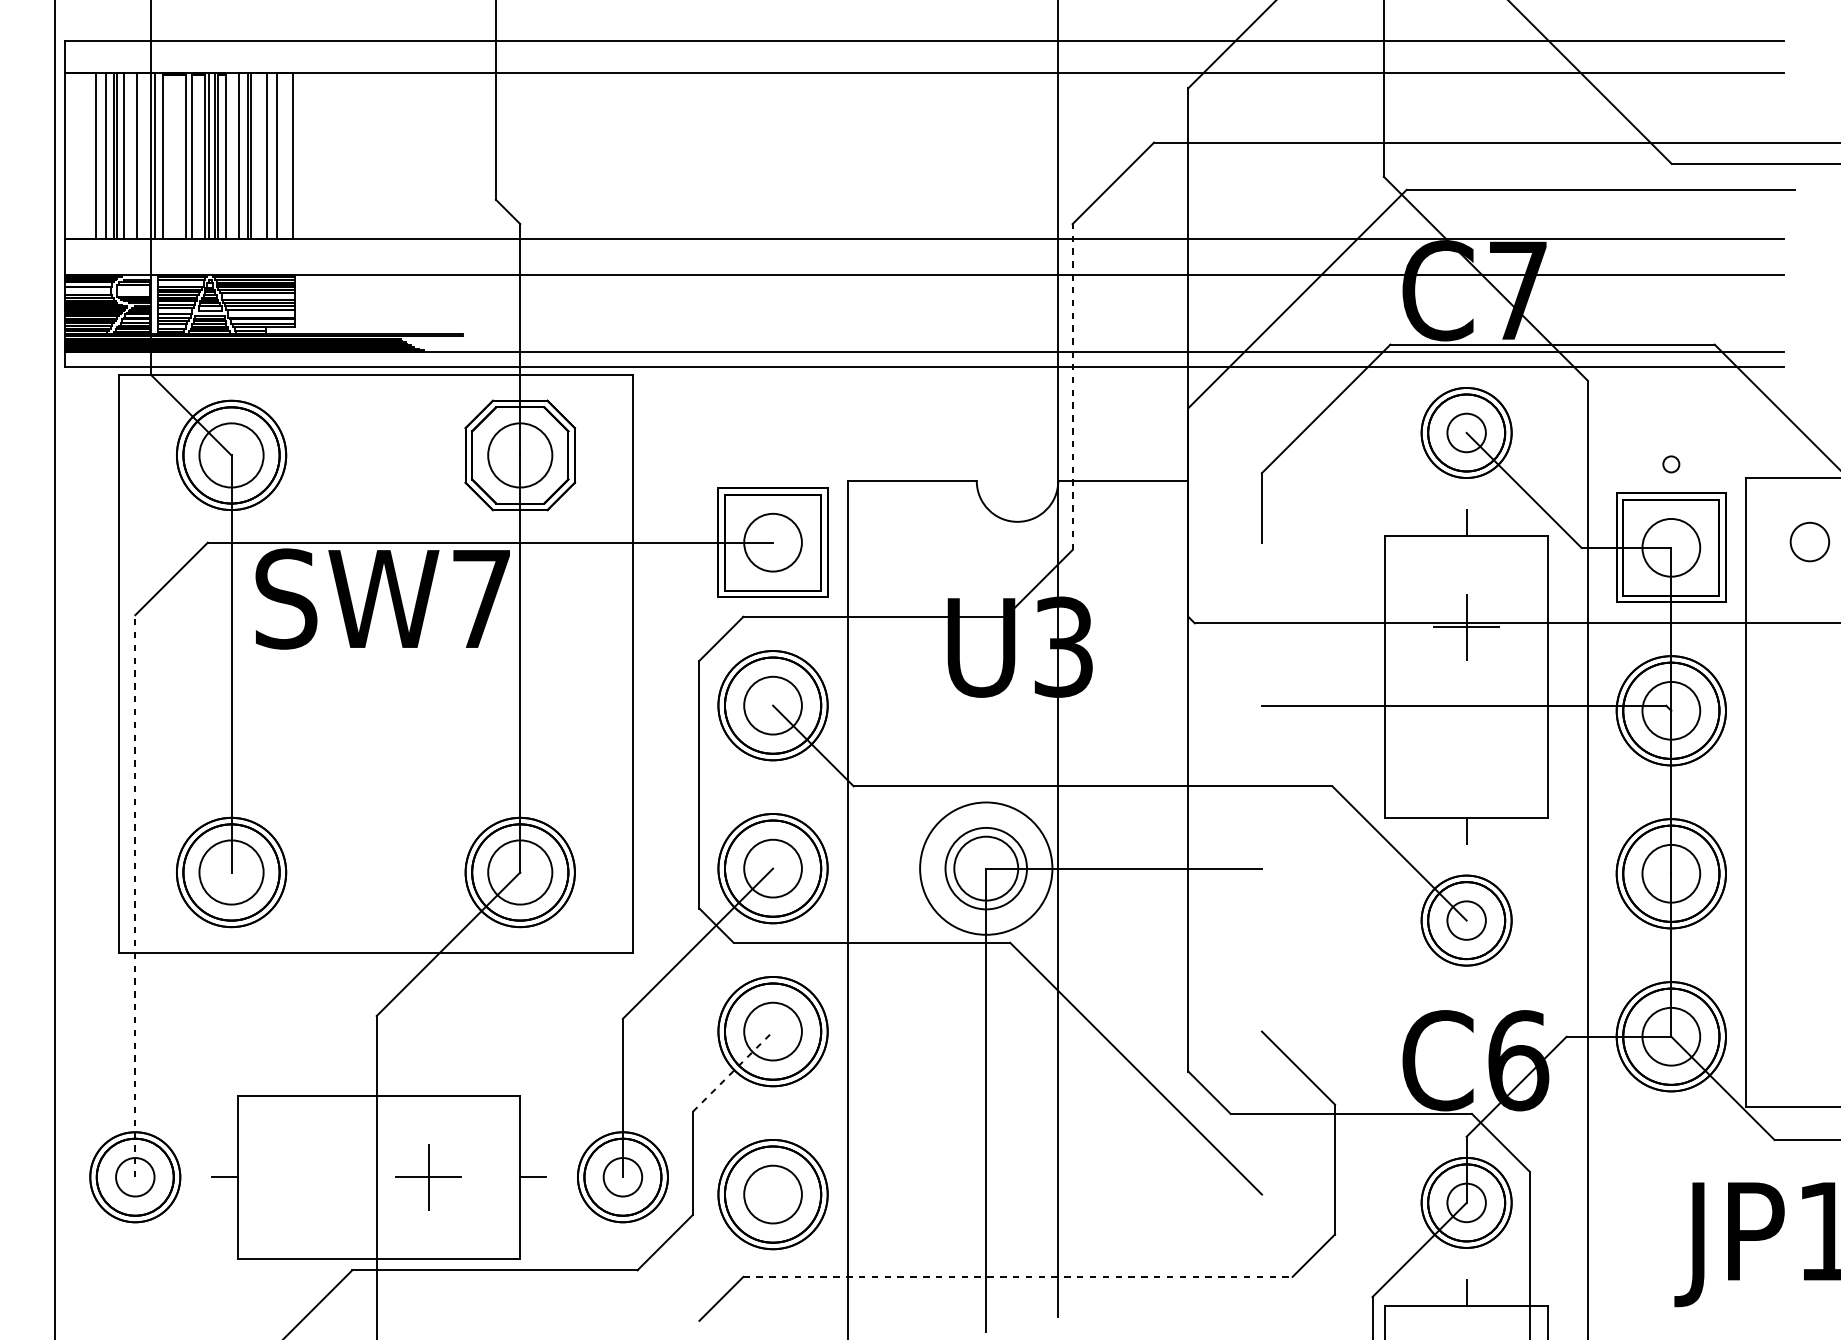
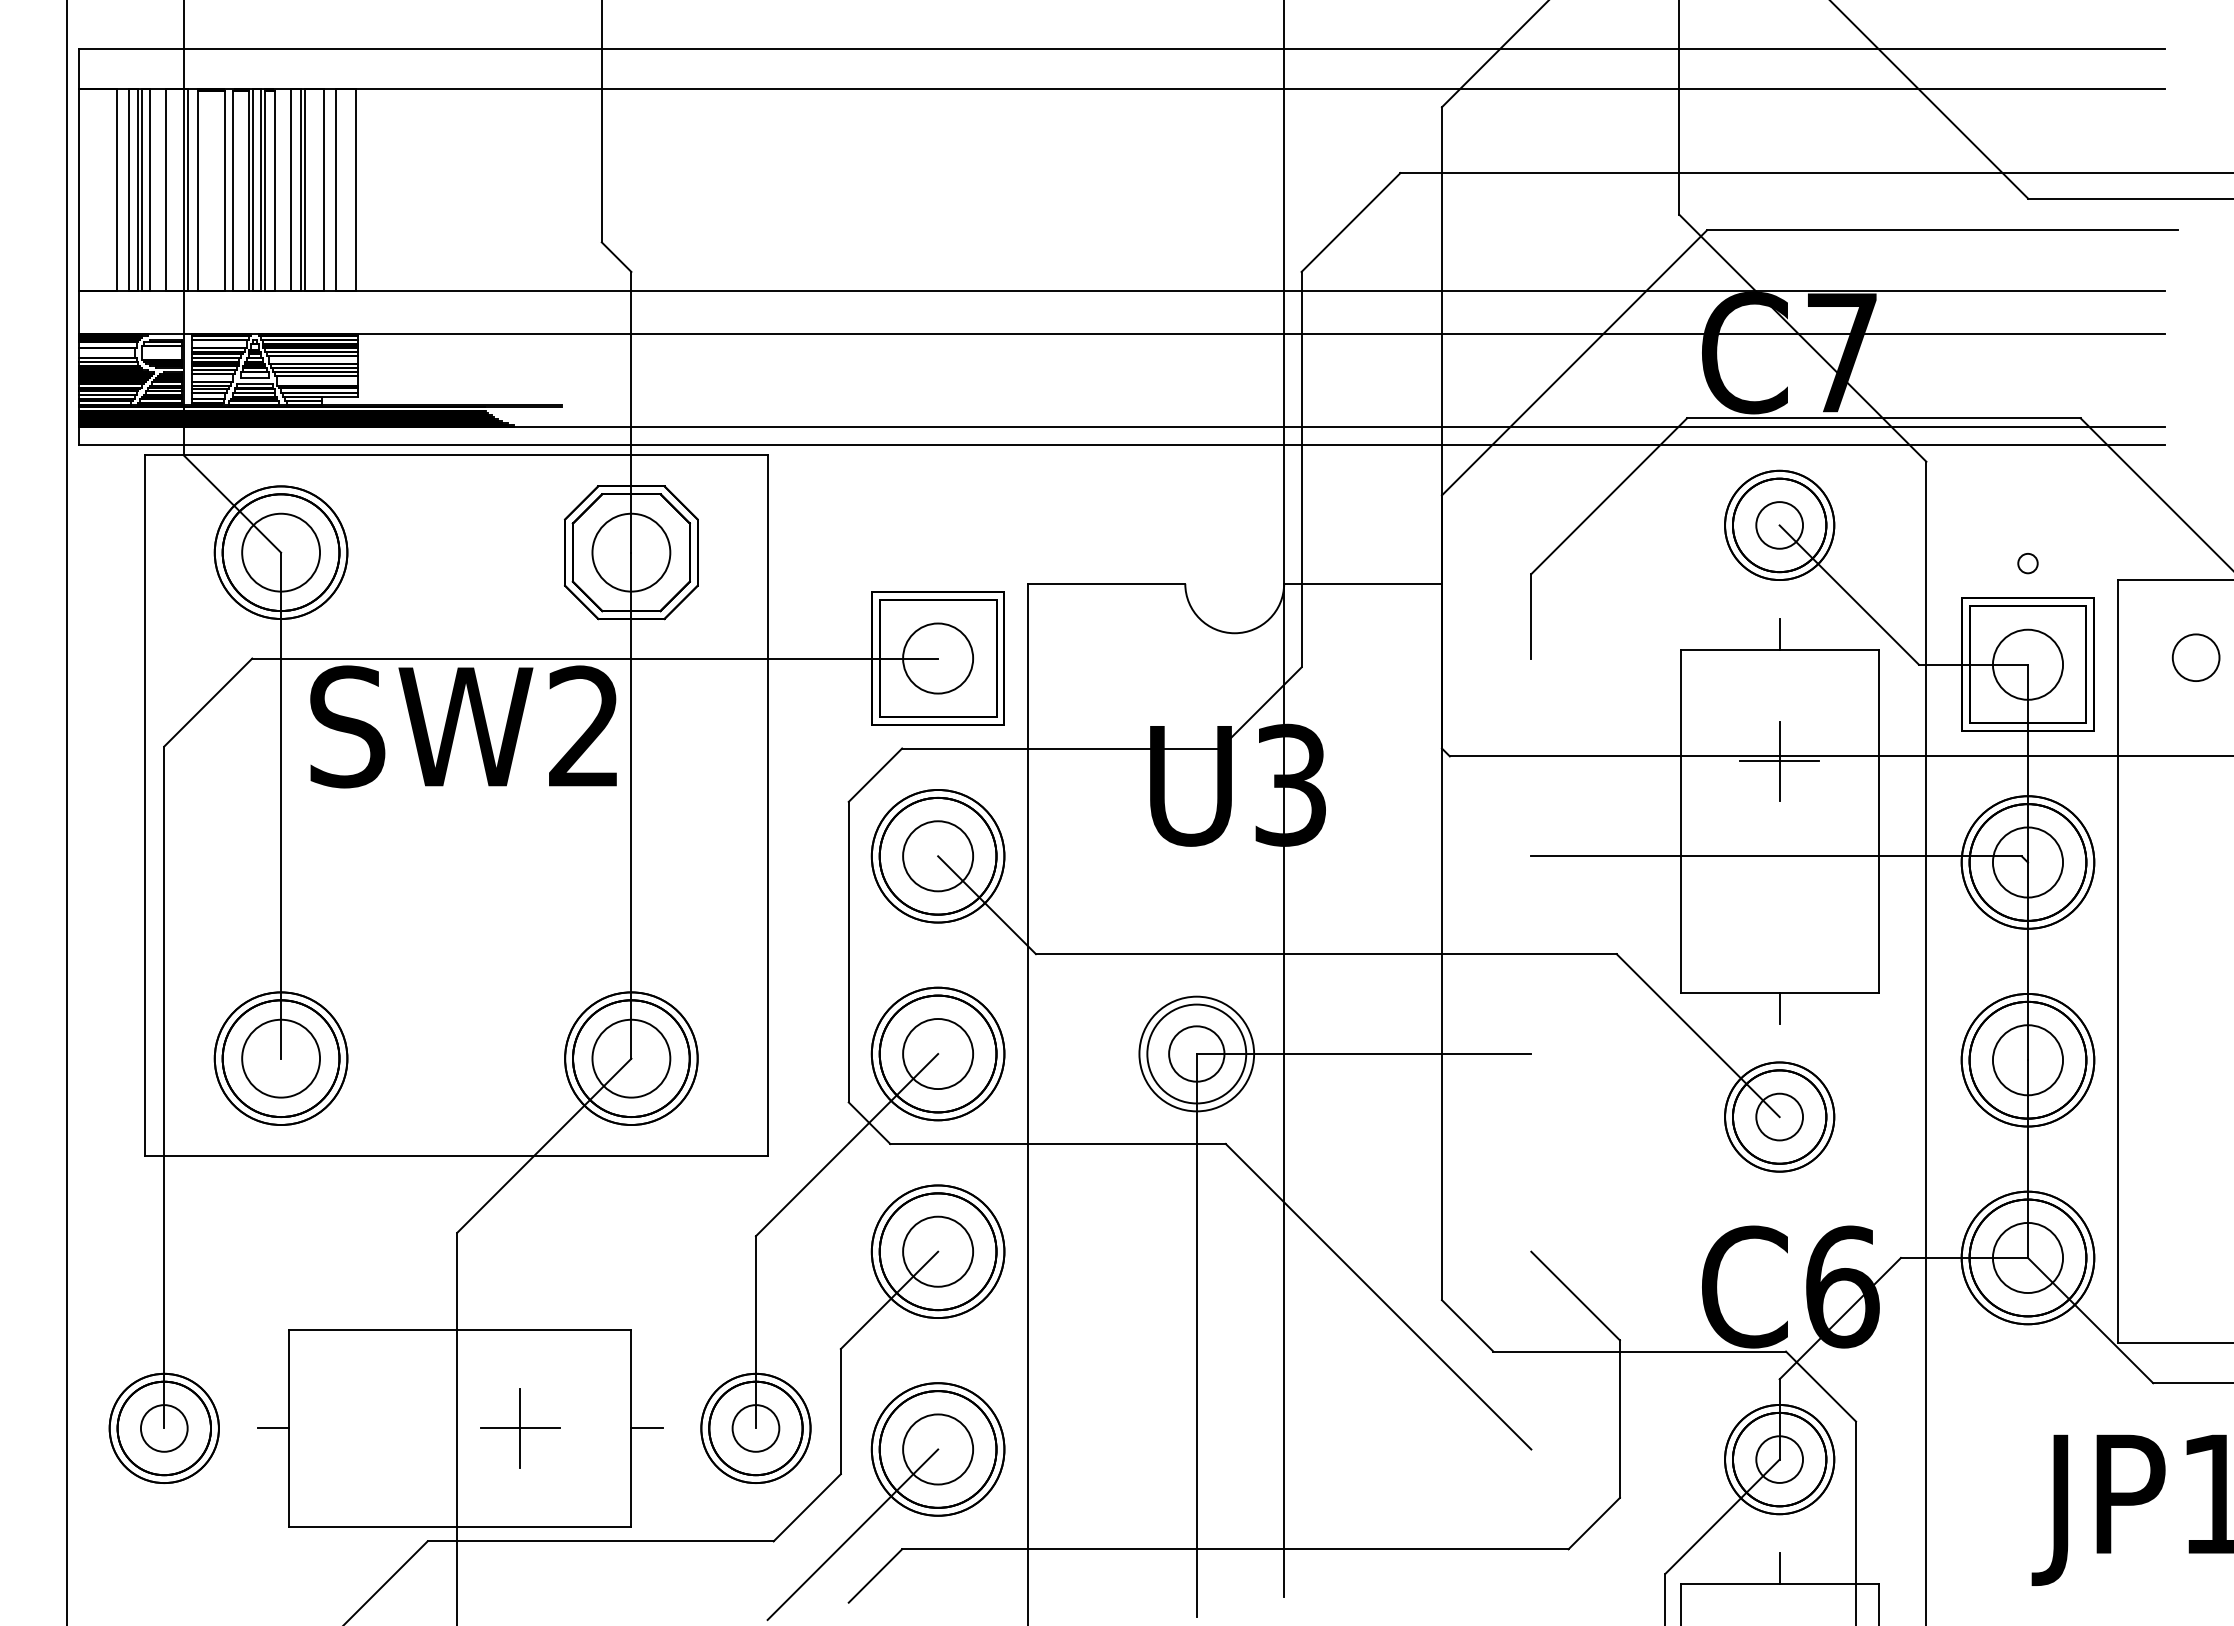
line: (1072, 386) -> (1301, 469), dashed -> solid
text: (480, 597) -> (583, 725), SW7 -> SW2
circle: (986, 868) -> (1196, 1053), size x0.71
circle: (986, 868) -> (1196, 1053), size x0.71
line: (135, 896) -> (164, 1087), dashed -> solid
line: (732, 1071) -> (889, 1300), dashed -> solid
line: (702, 1264) -> (852, 1534), added
line: (1018, 1277) -> (1235, 1549), dashed -> solid

